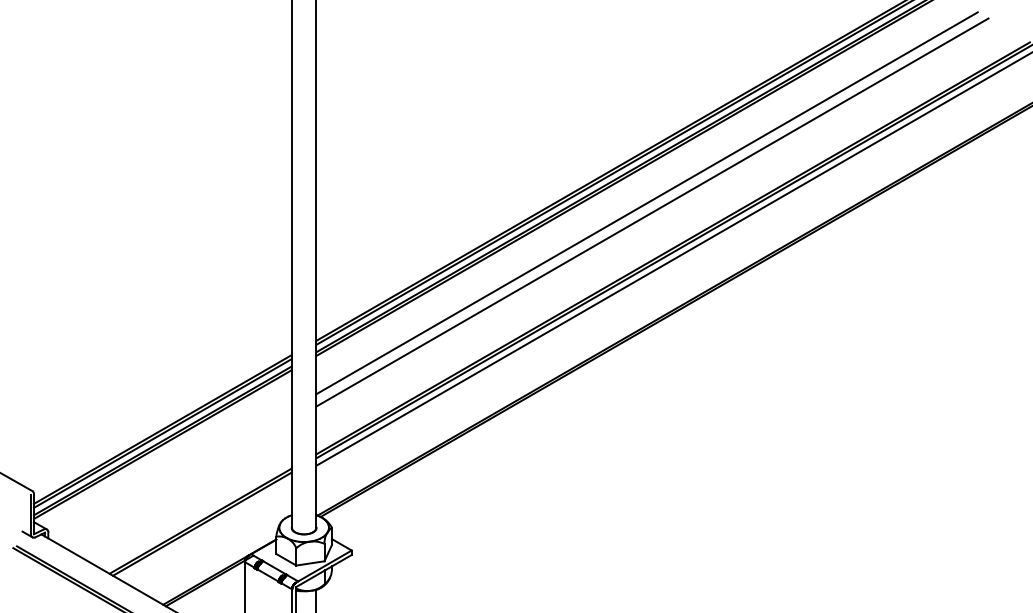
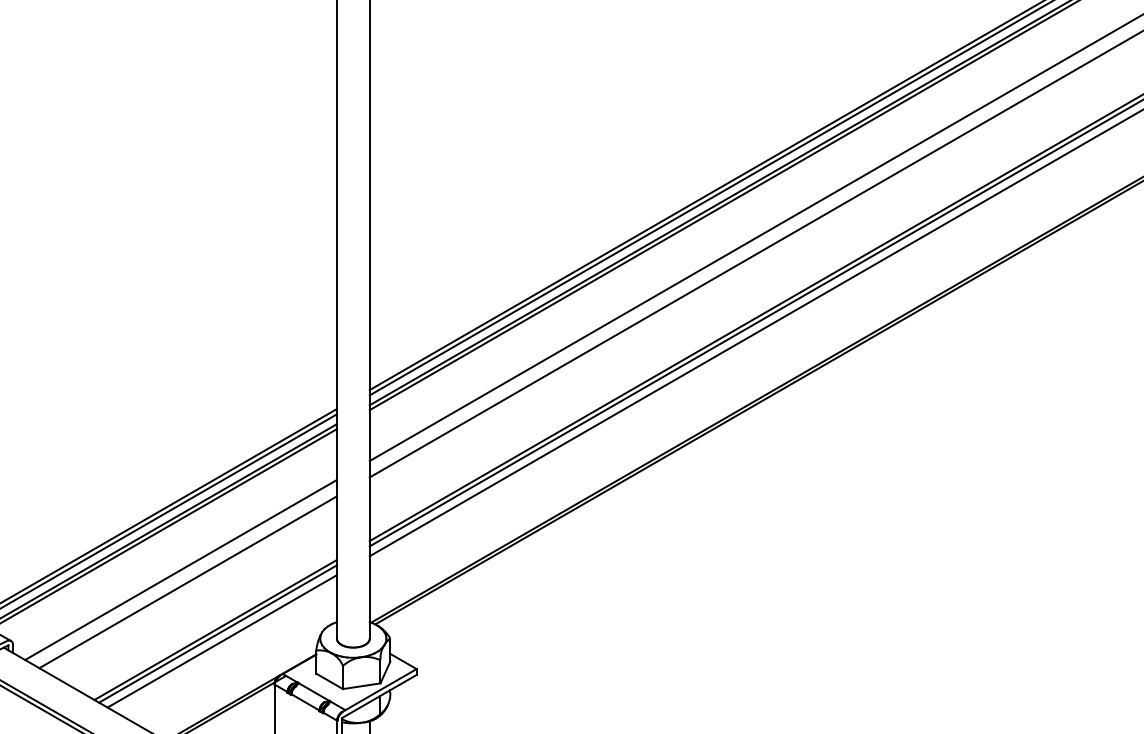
line: (174, 475) -> (180, 569), added
line: (179, 484) -> (187, 581), added
line: (205, 529) -> (222, 641), added

